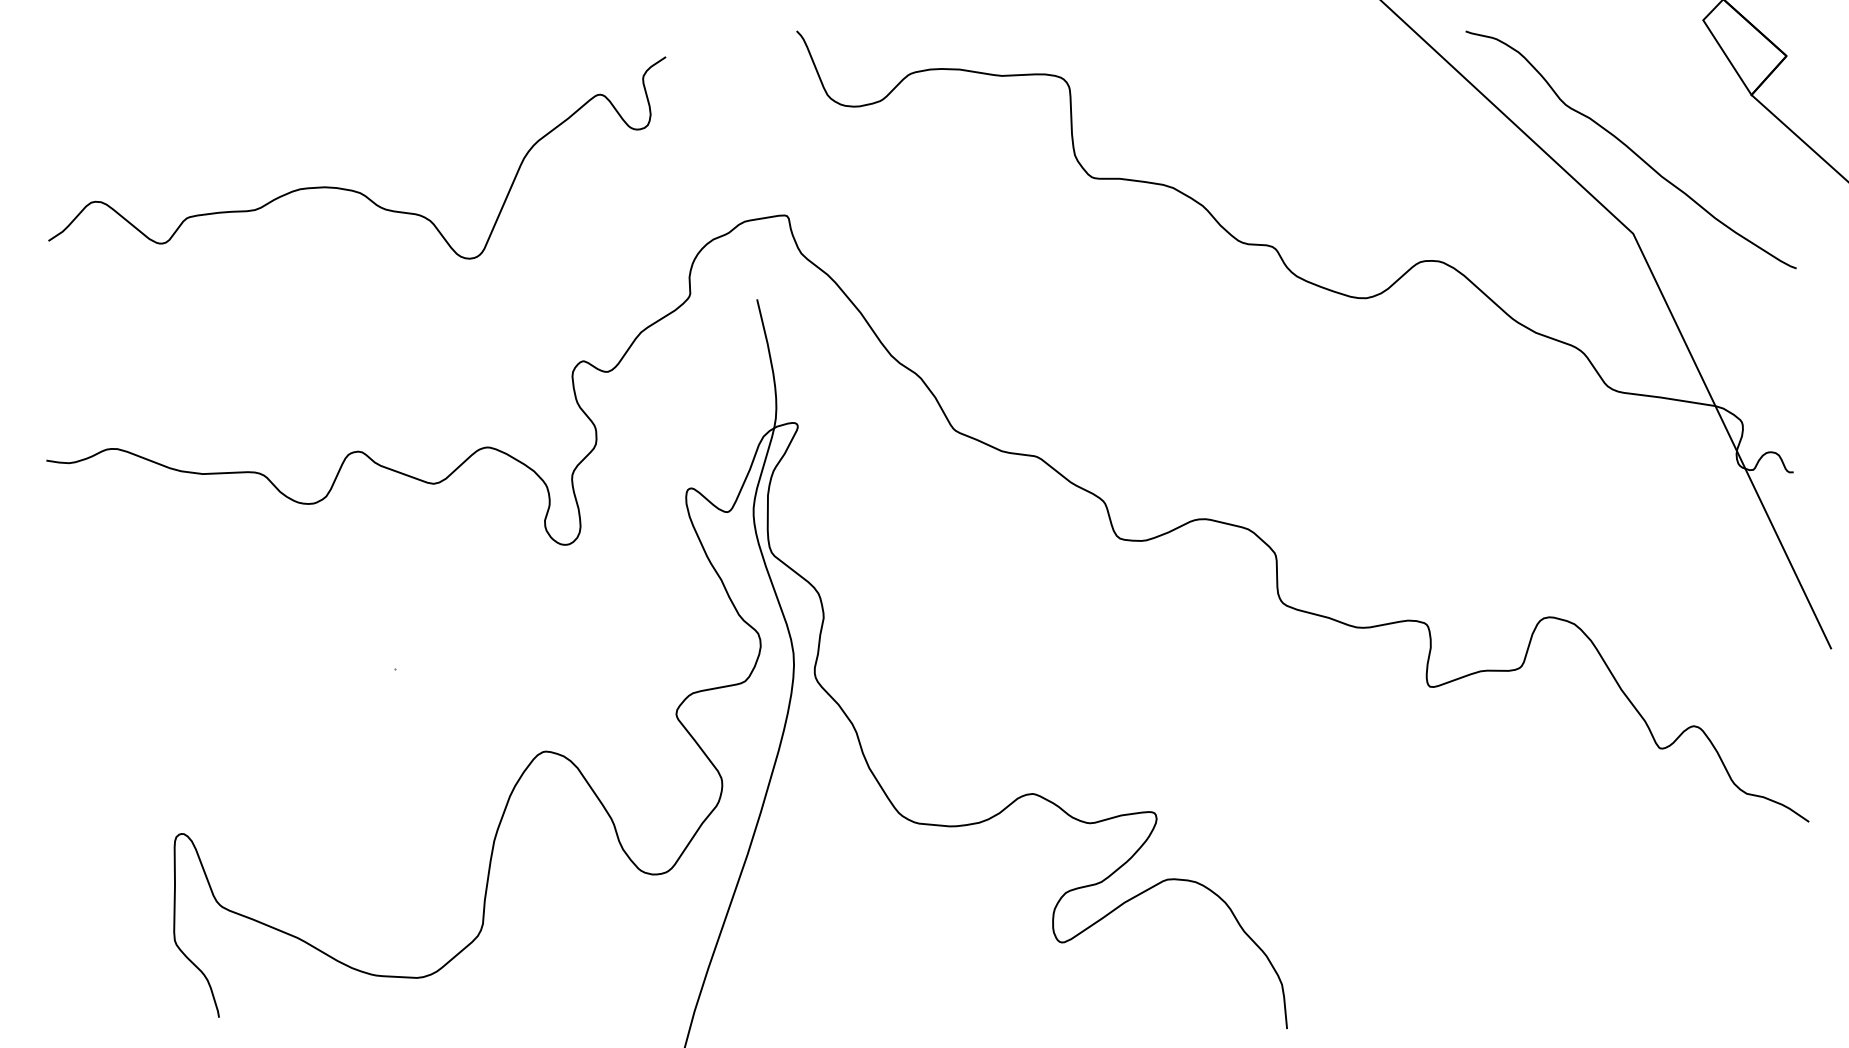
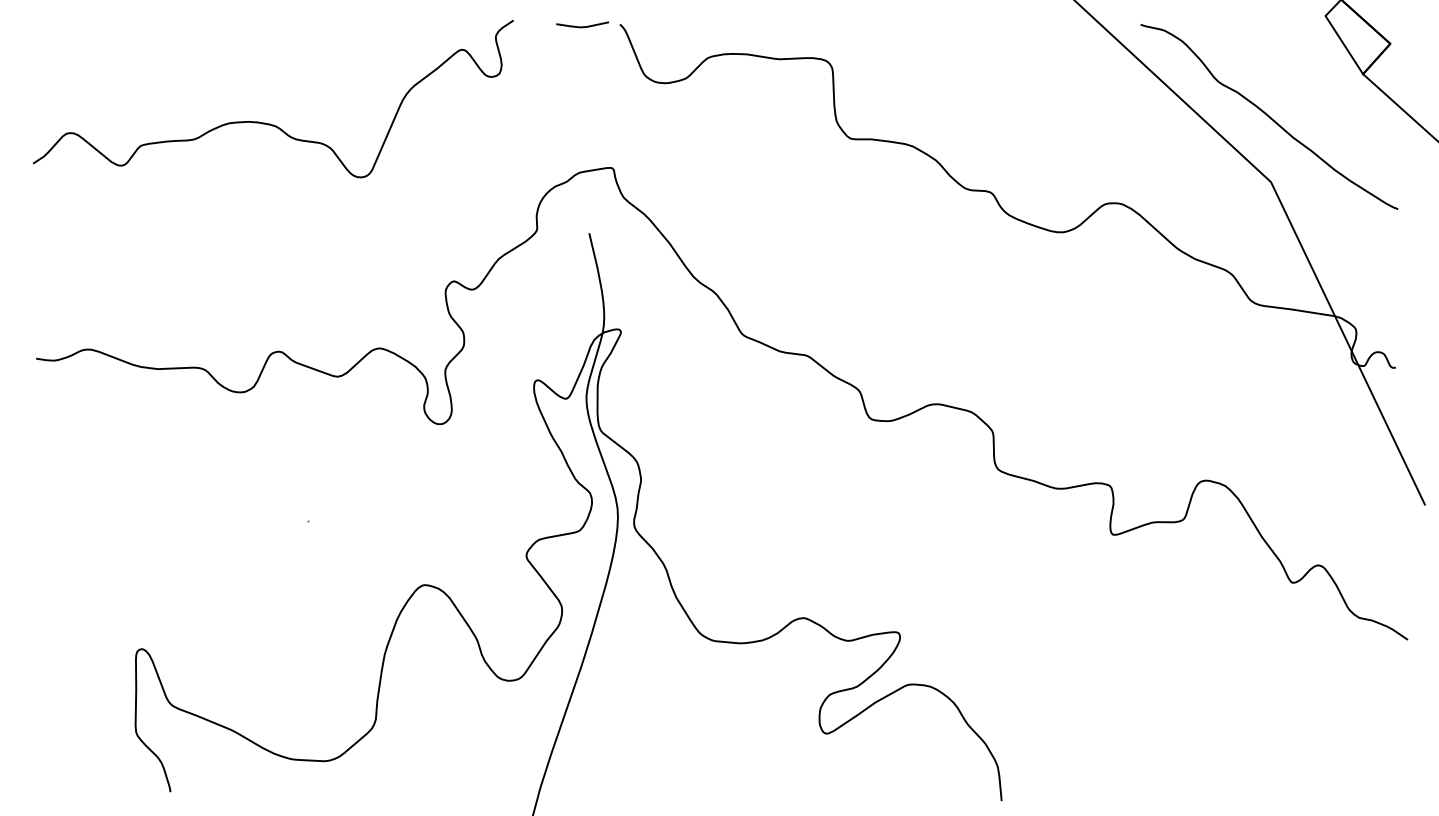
line: (748, 33) -> (582, 26), added
curve: (352, 189) -> (269, 123), moved

